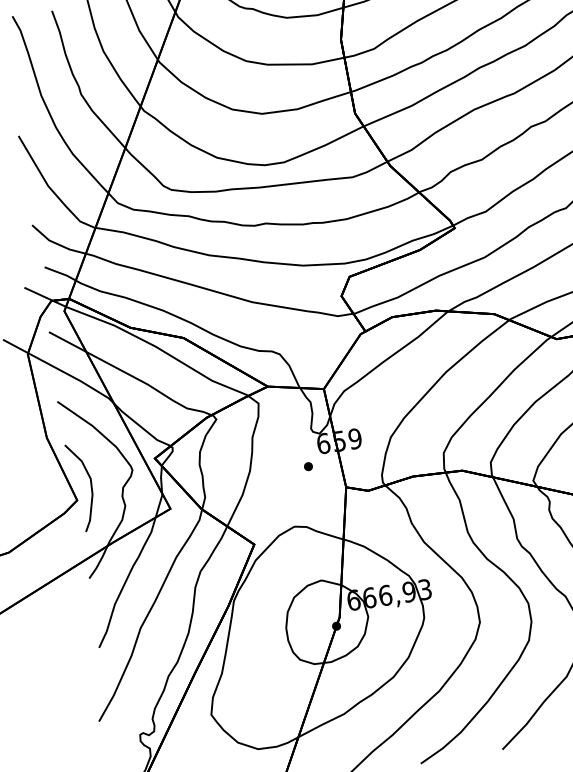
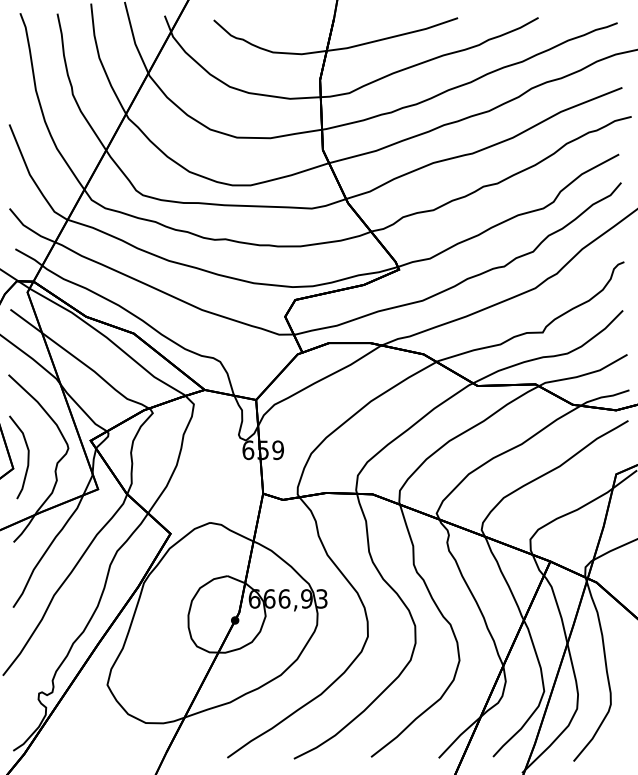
part: (308, 466) -> (231, 469), removed

